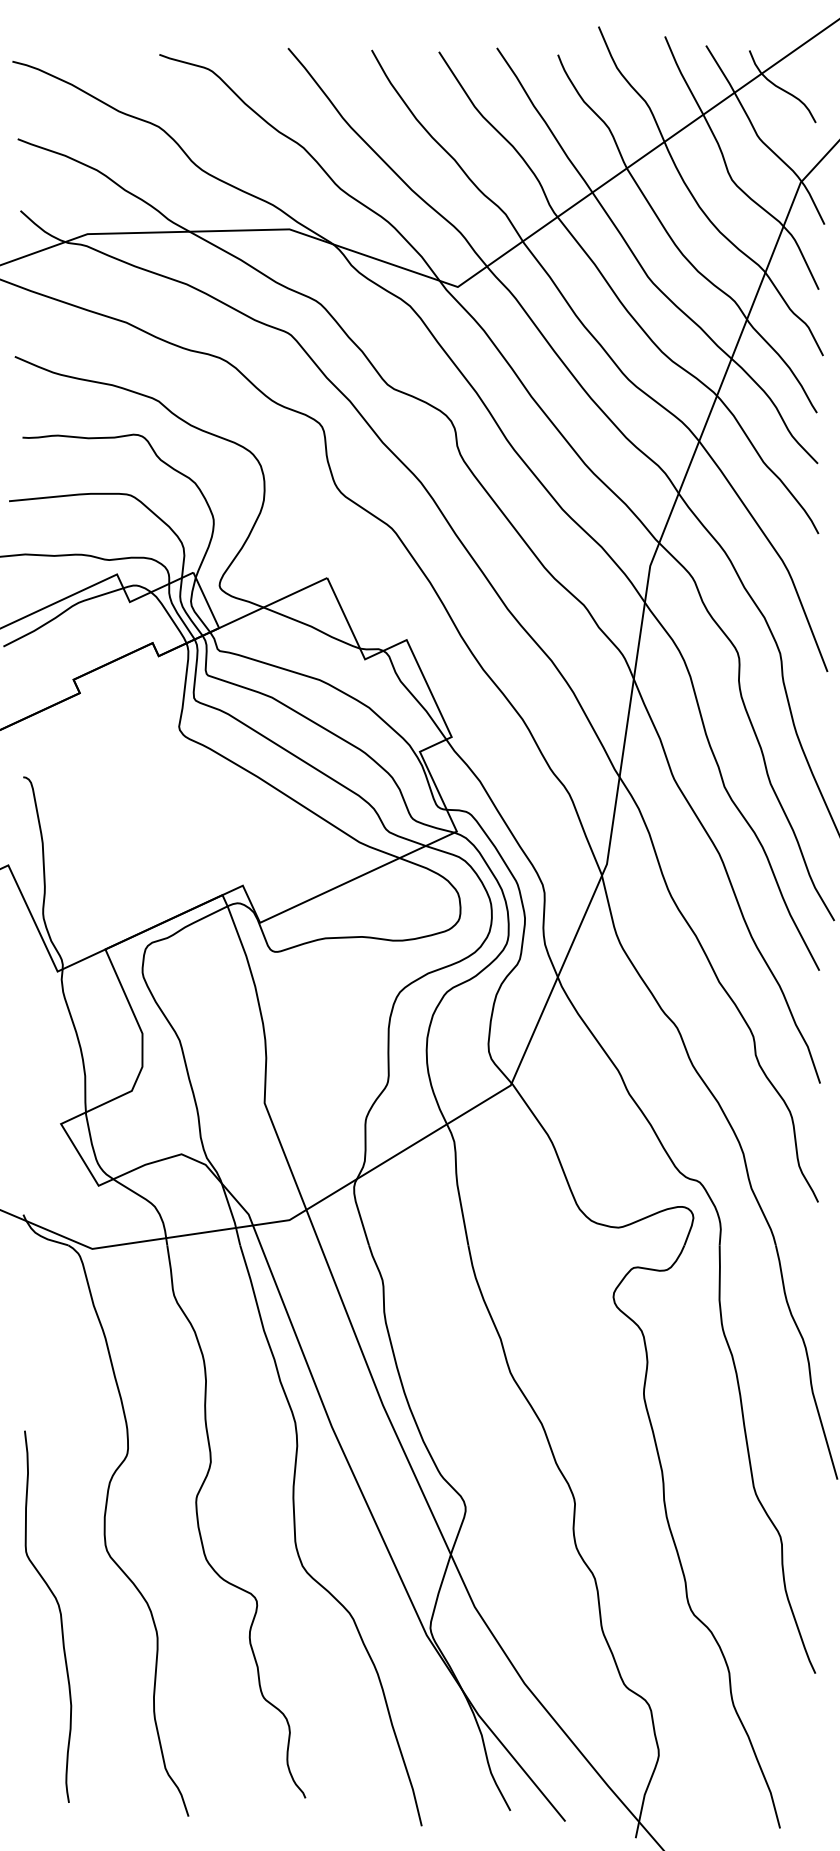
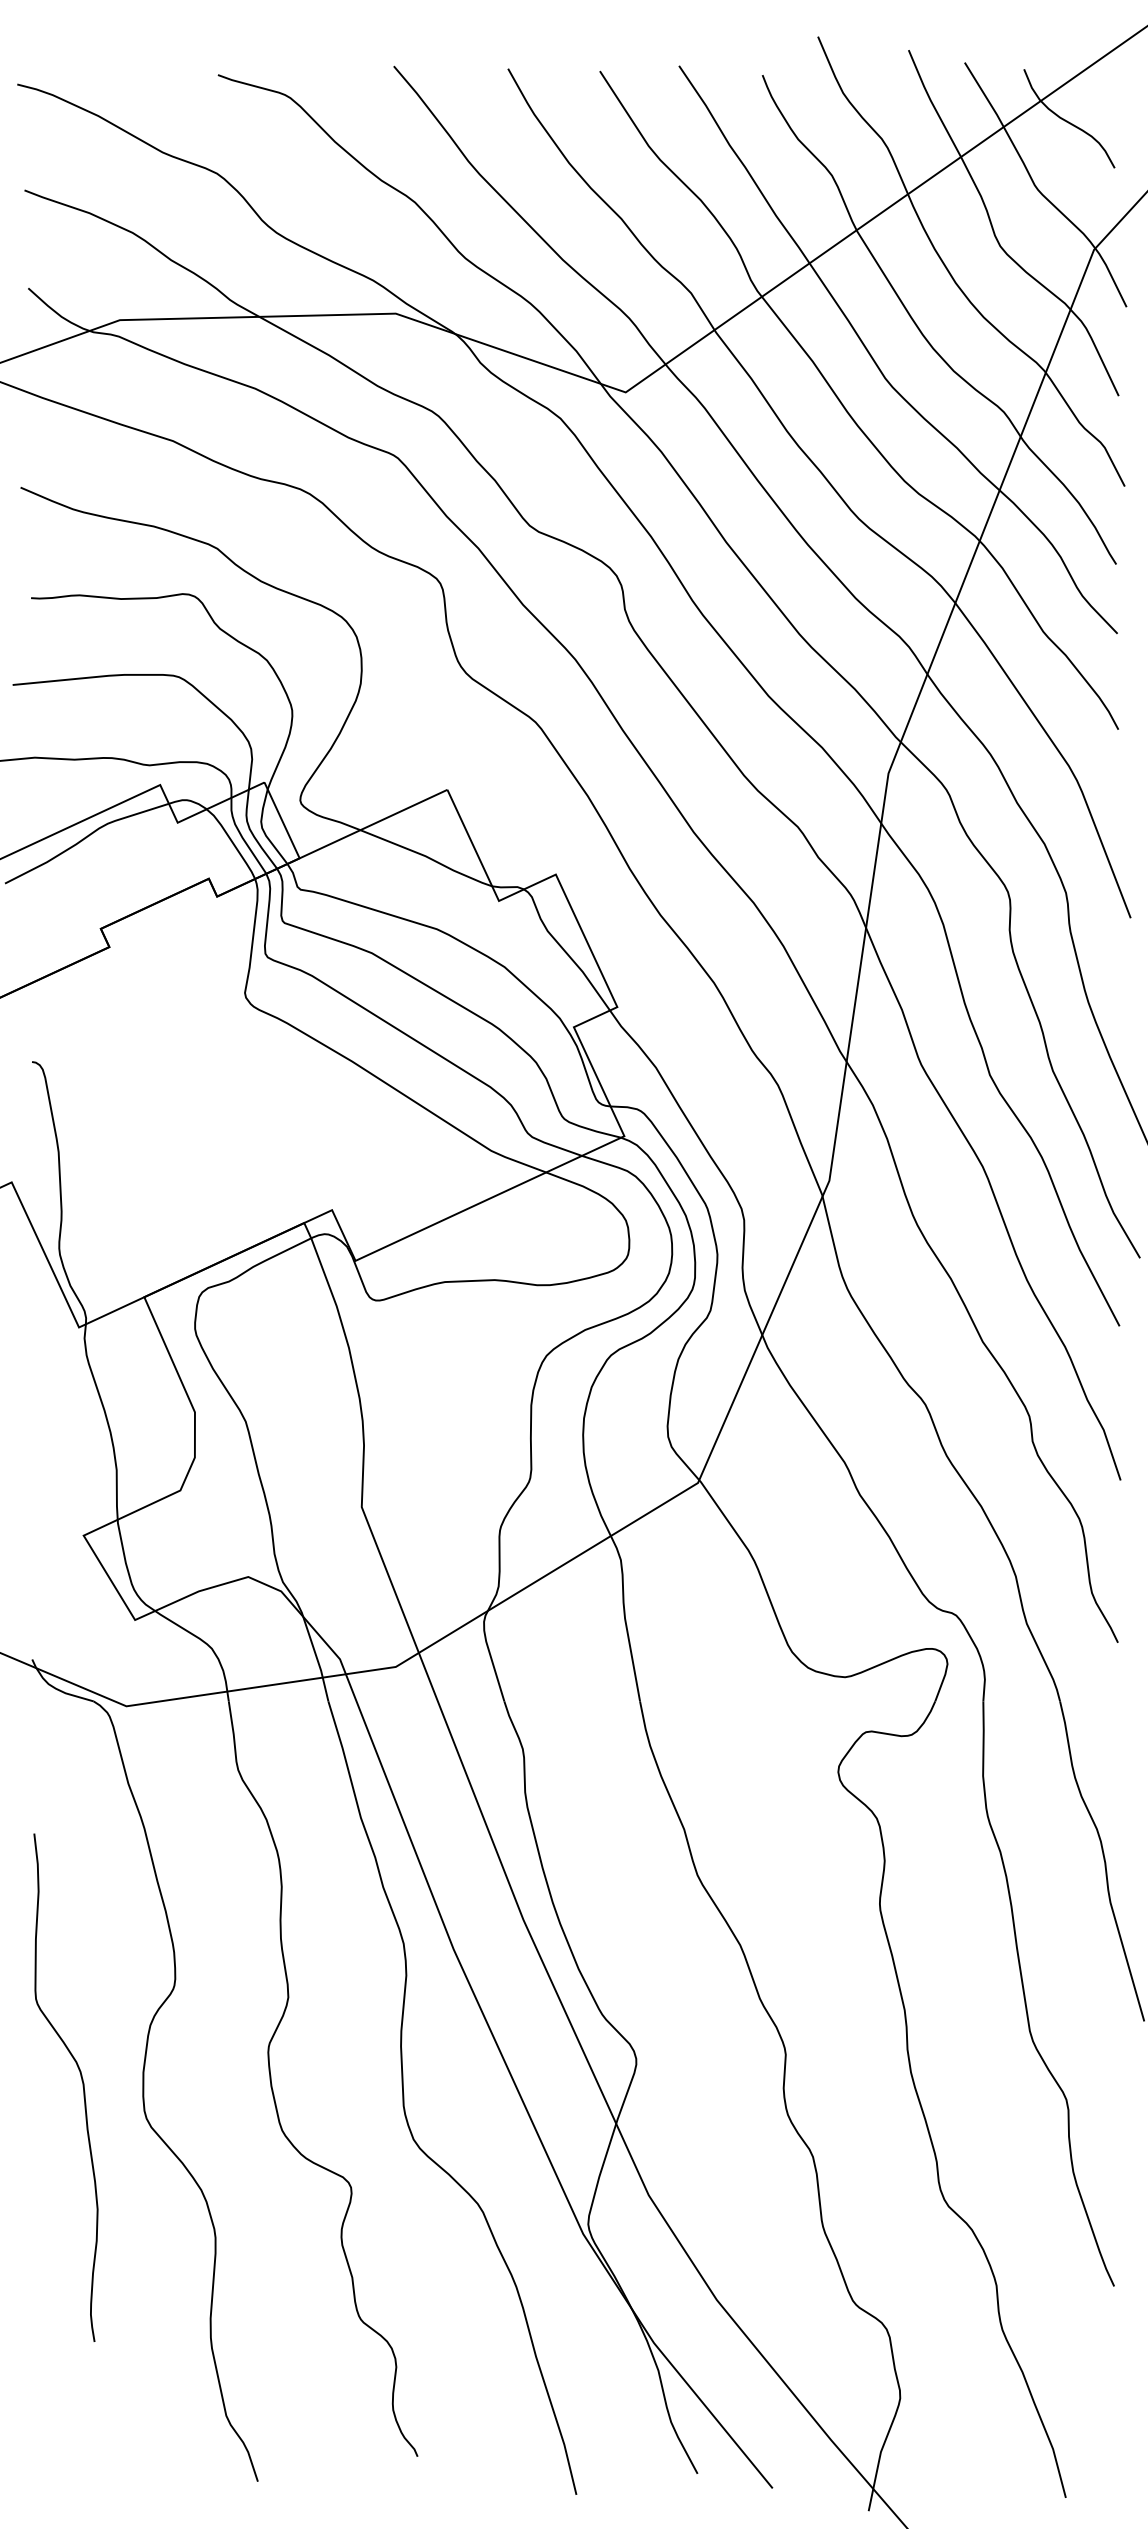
curve: (60, 1615) -> (82, 2086), moved

